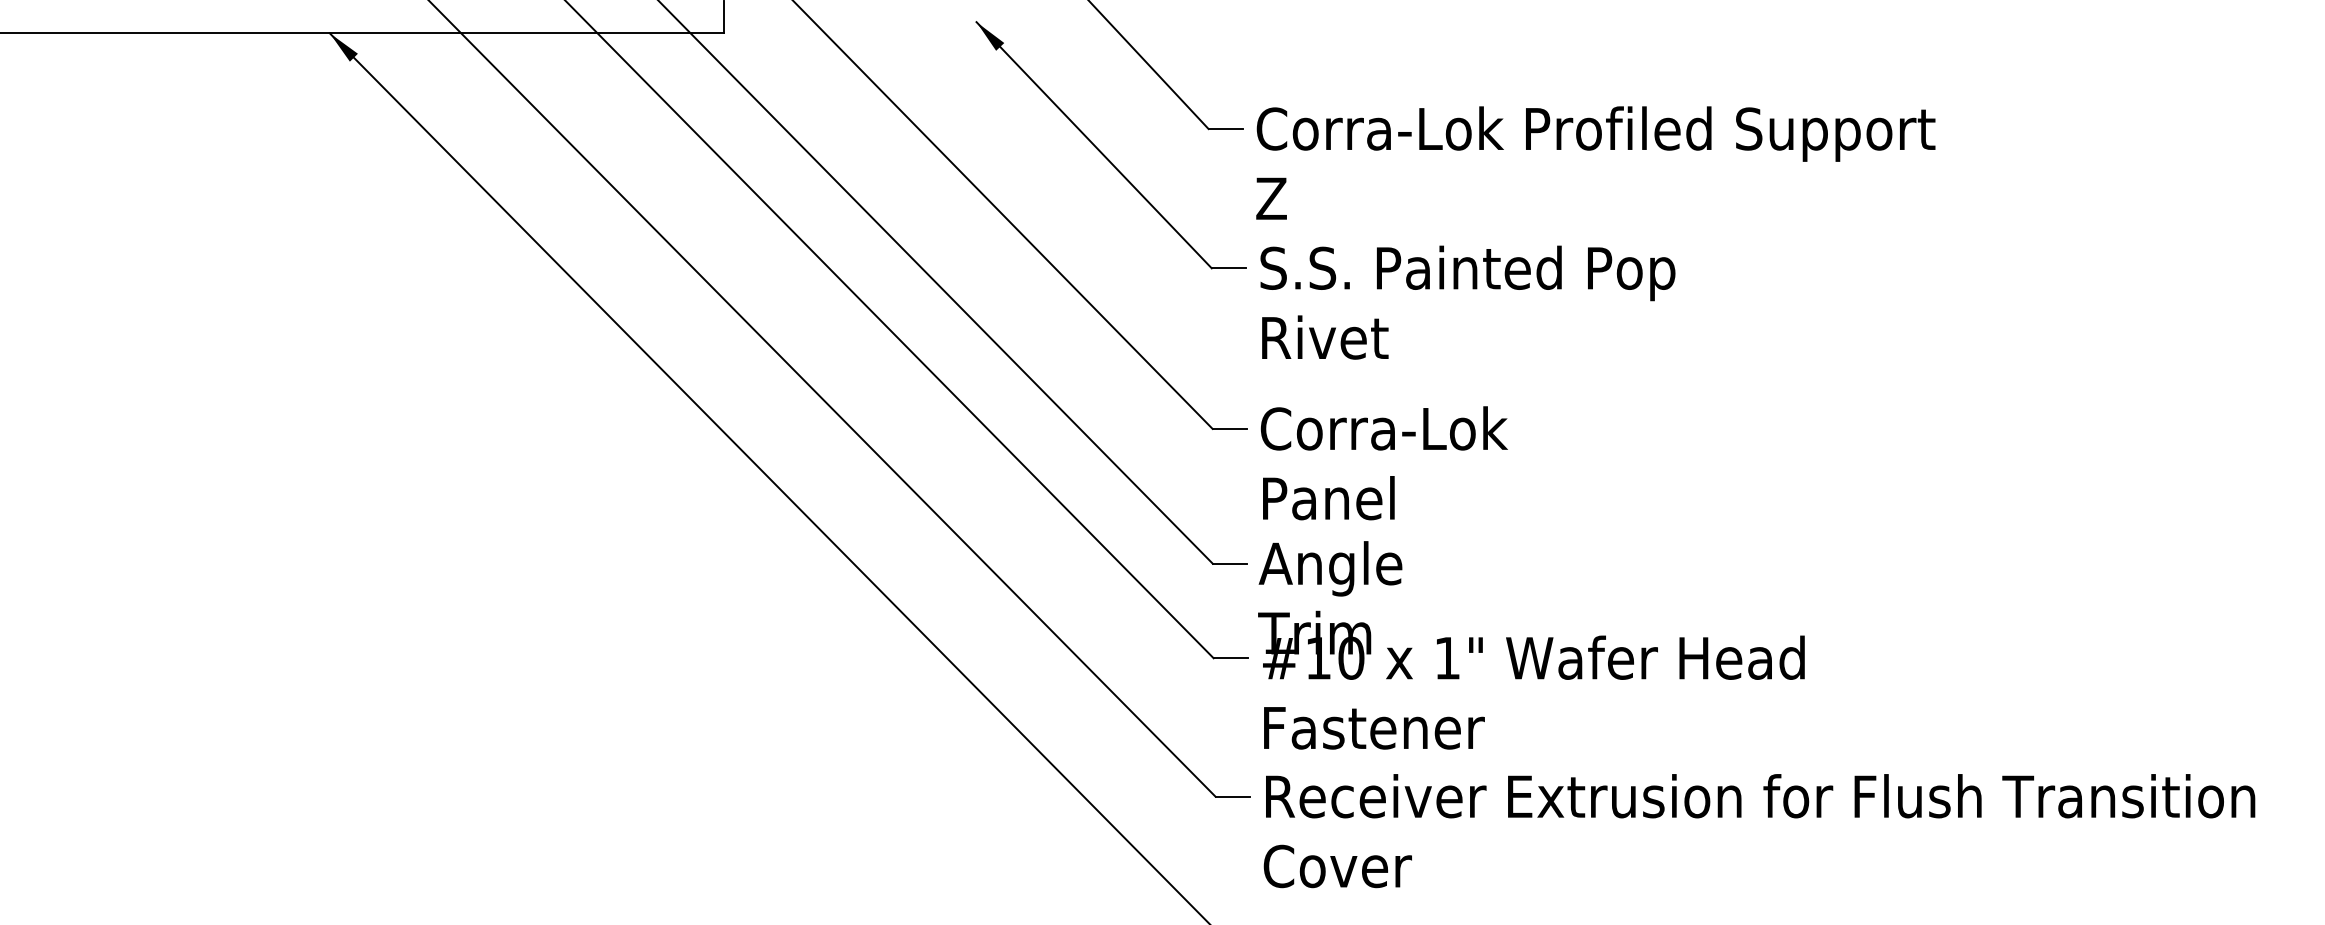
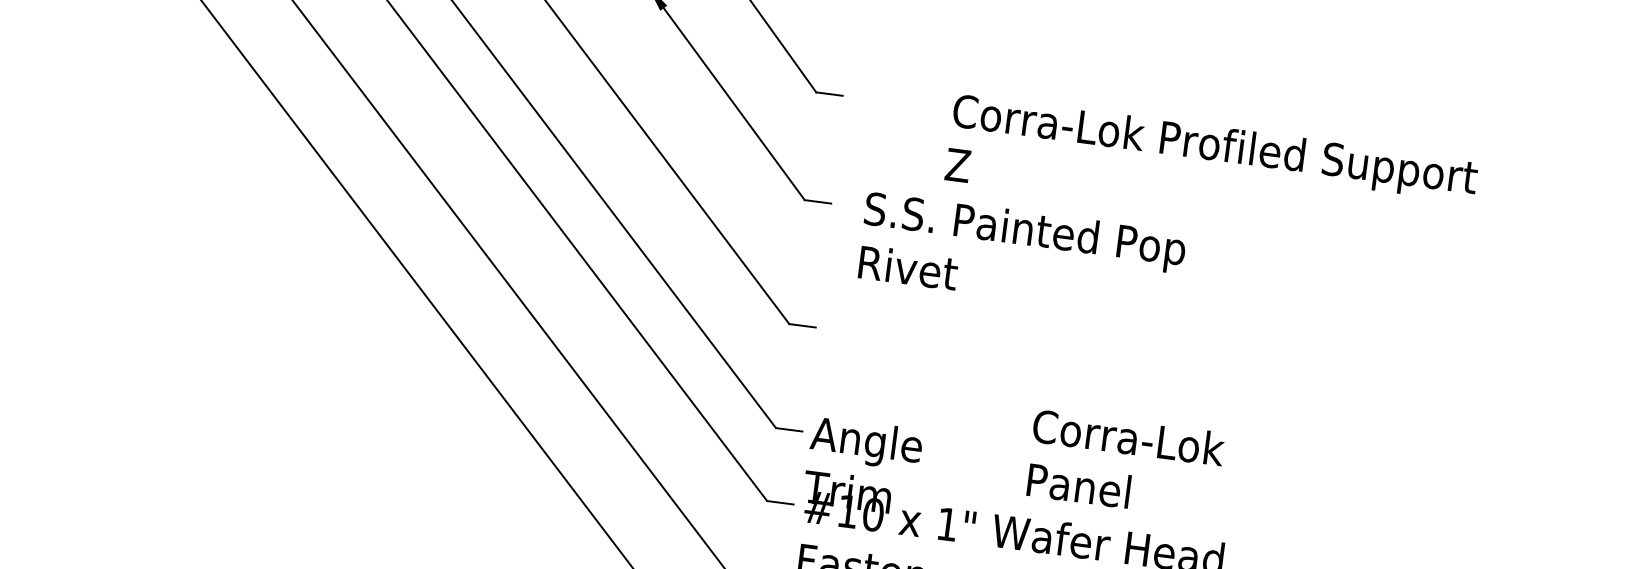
text: (1595, 162) -> (1211, 169), moved
text: (1467, 302) -> (1021, 255), moved
text: (1383, 463) -> (1124, 464), moved

